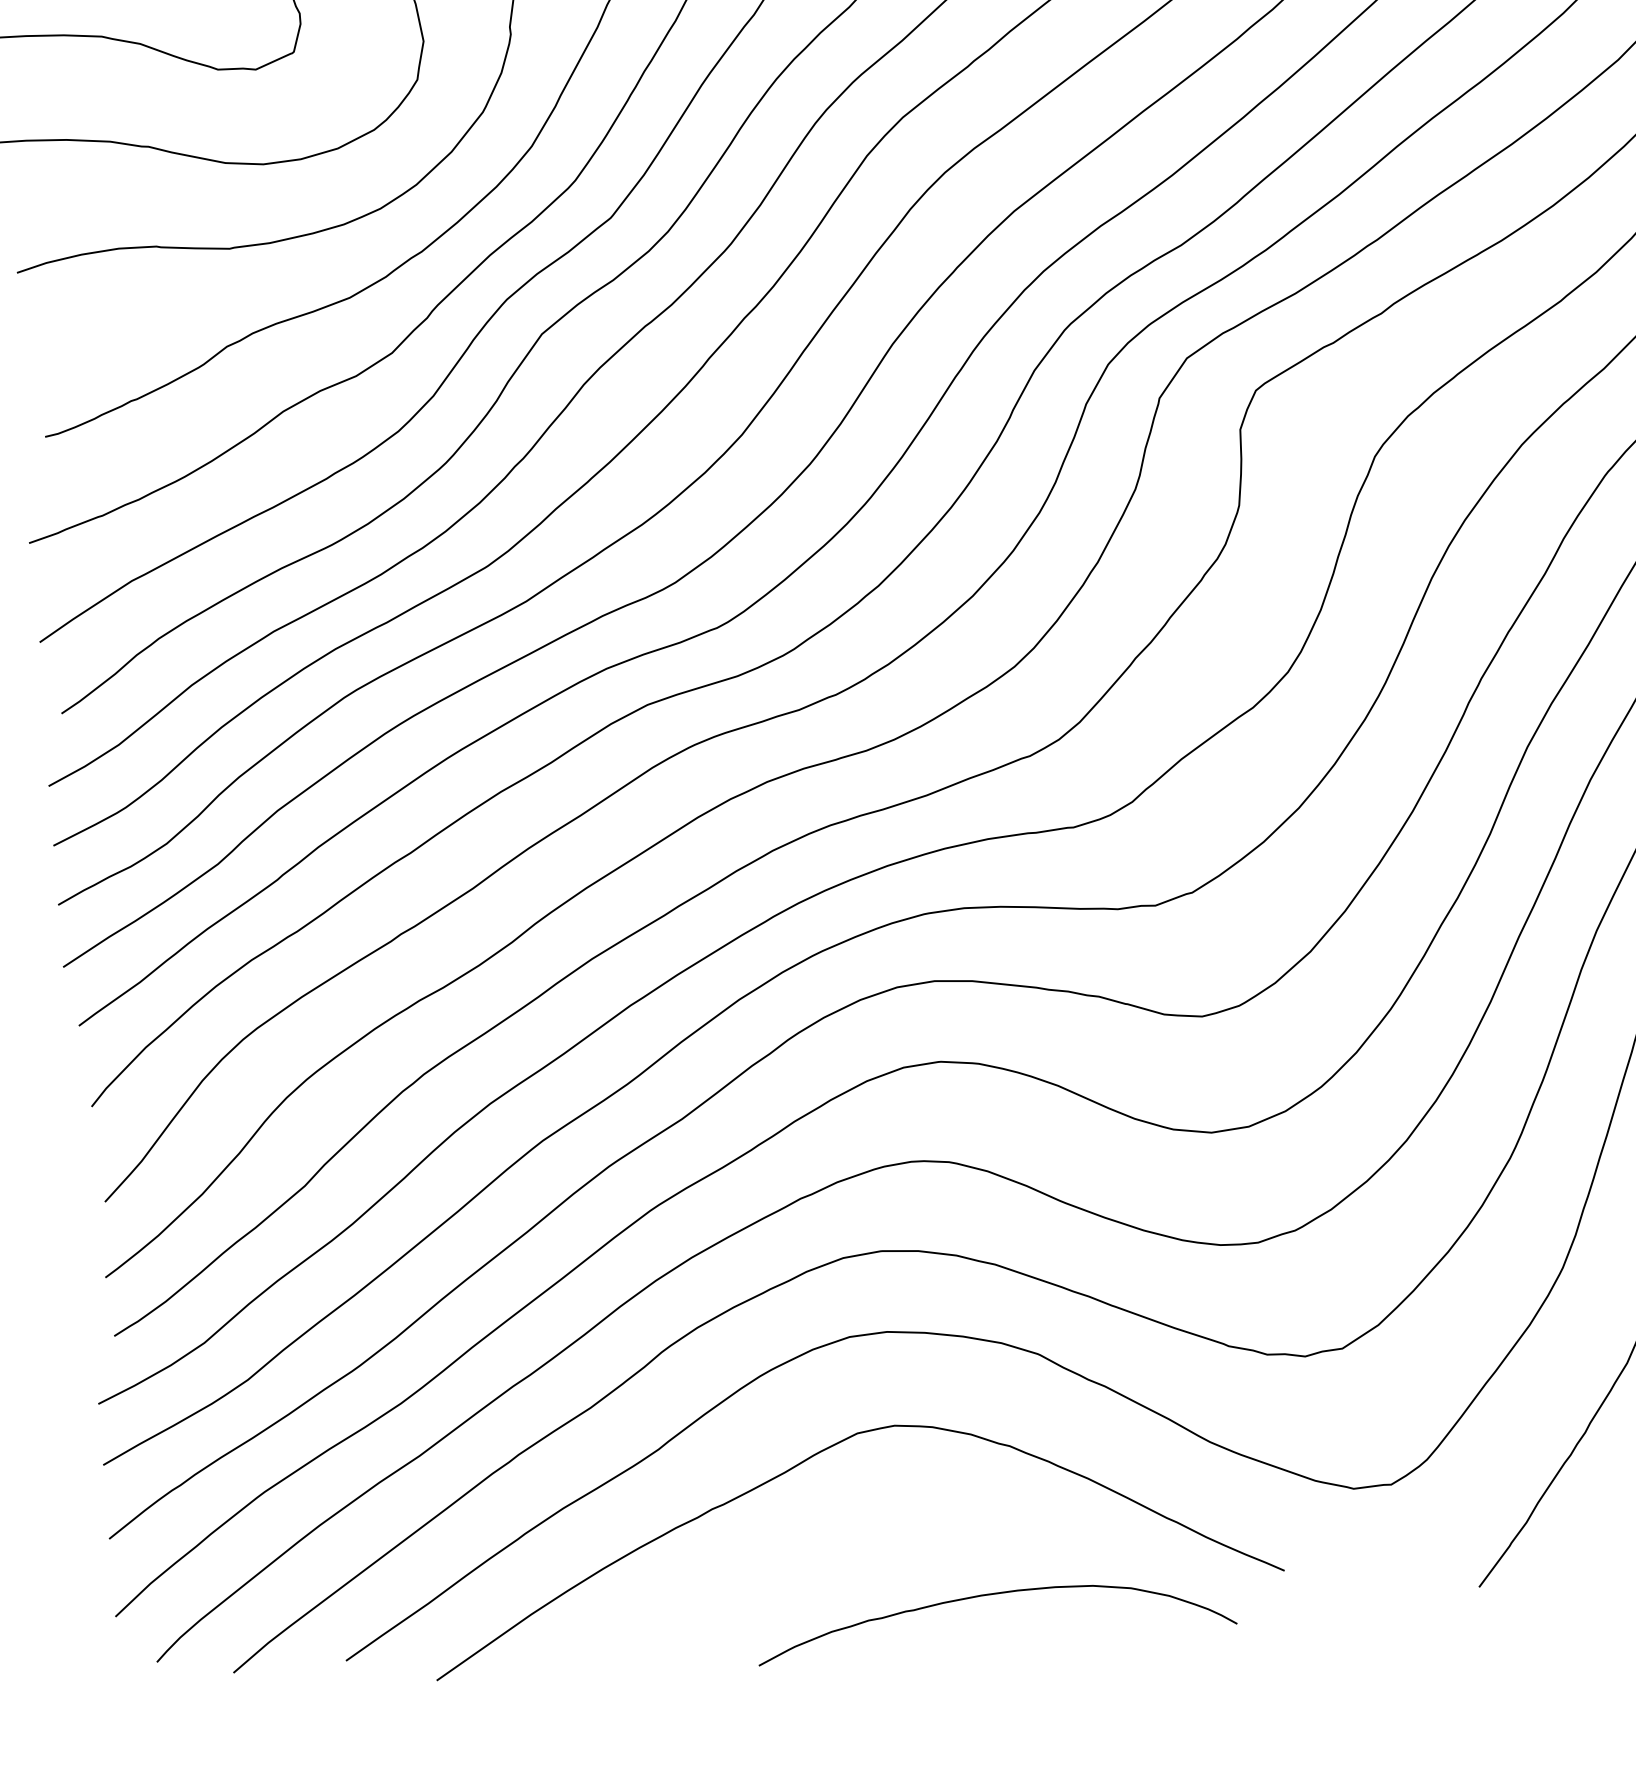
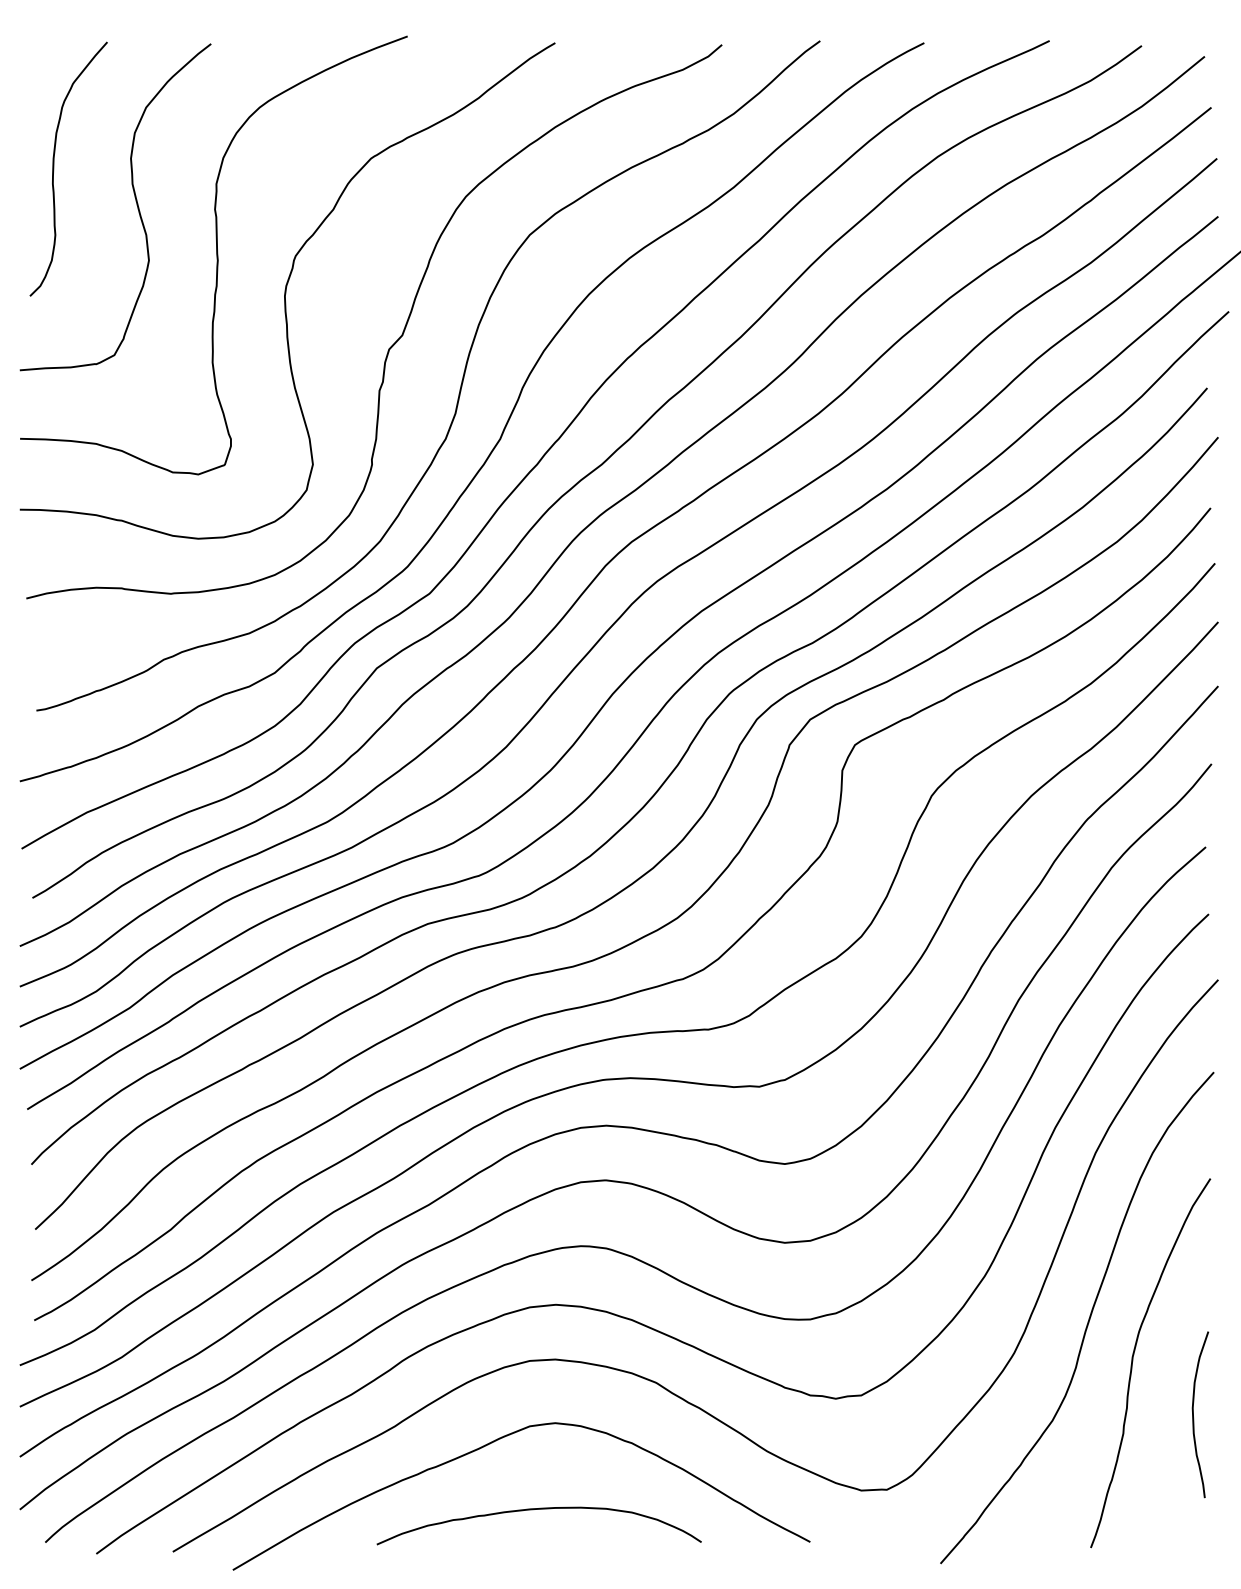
curve: (985, 1596) -> (533, 1510), moved

